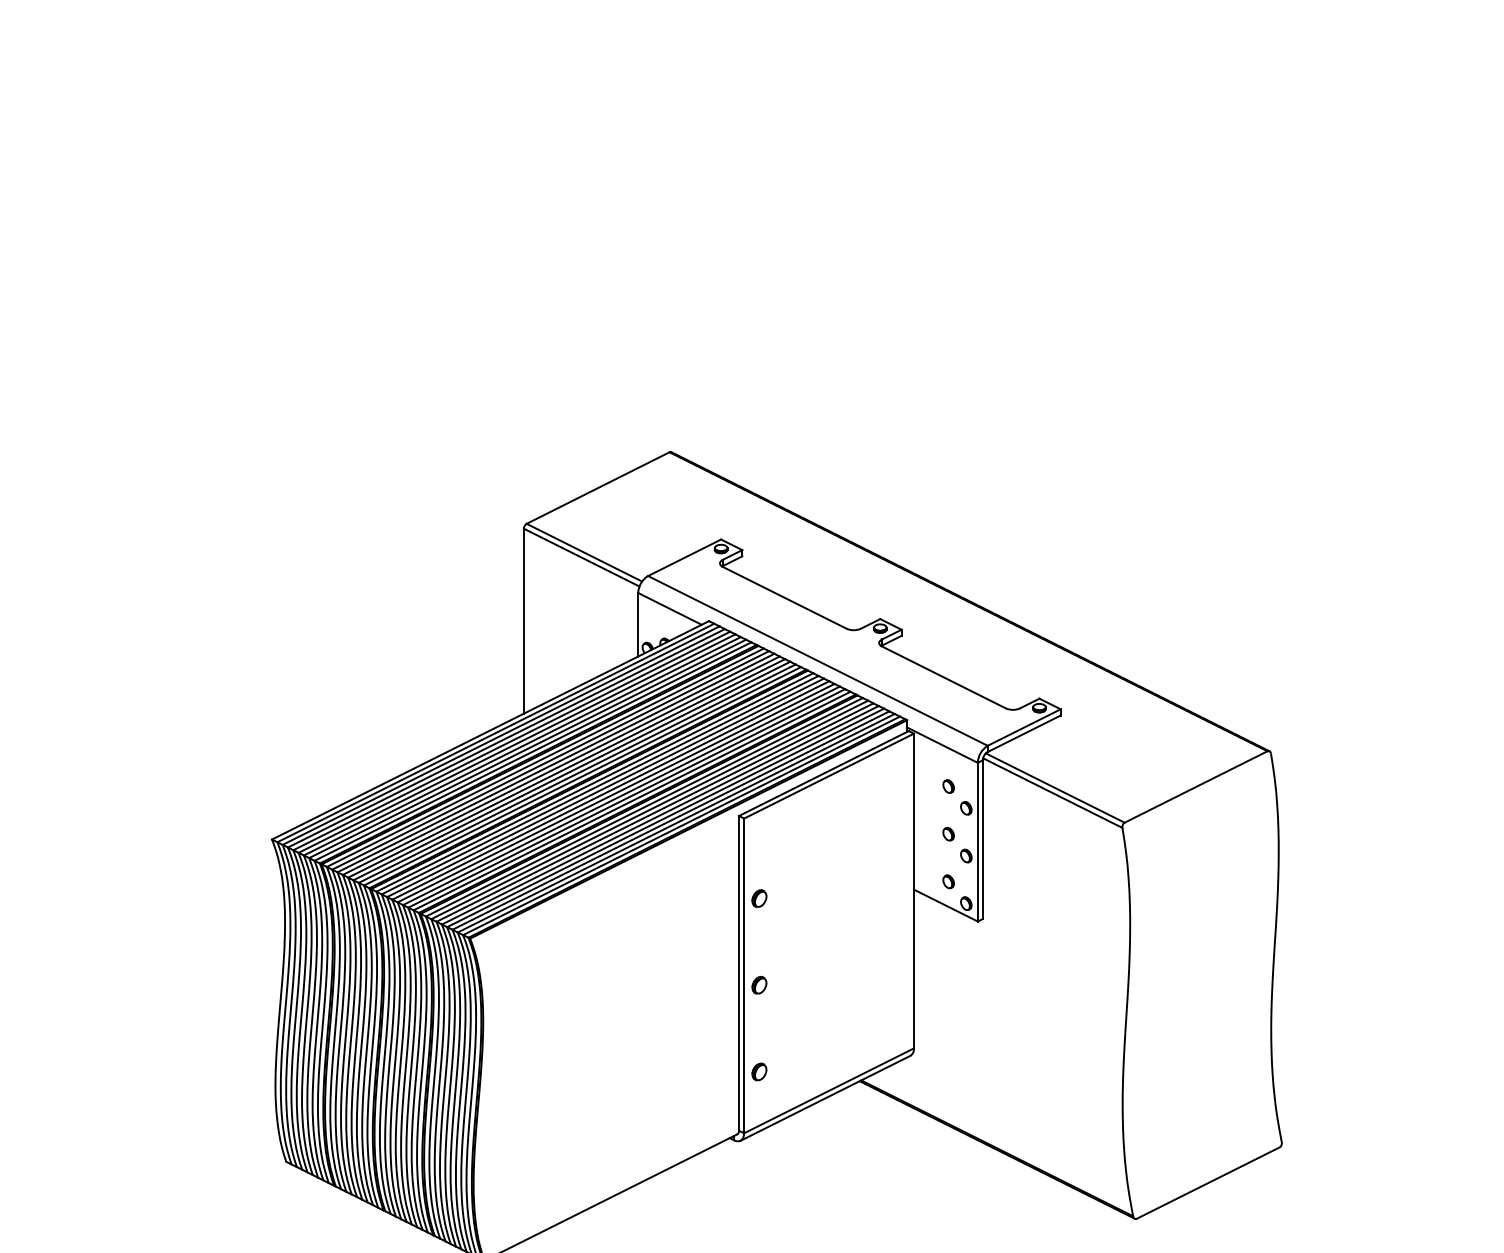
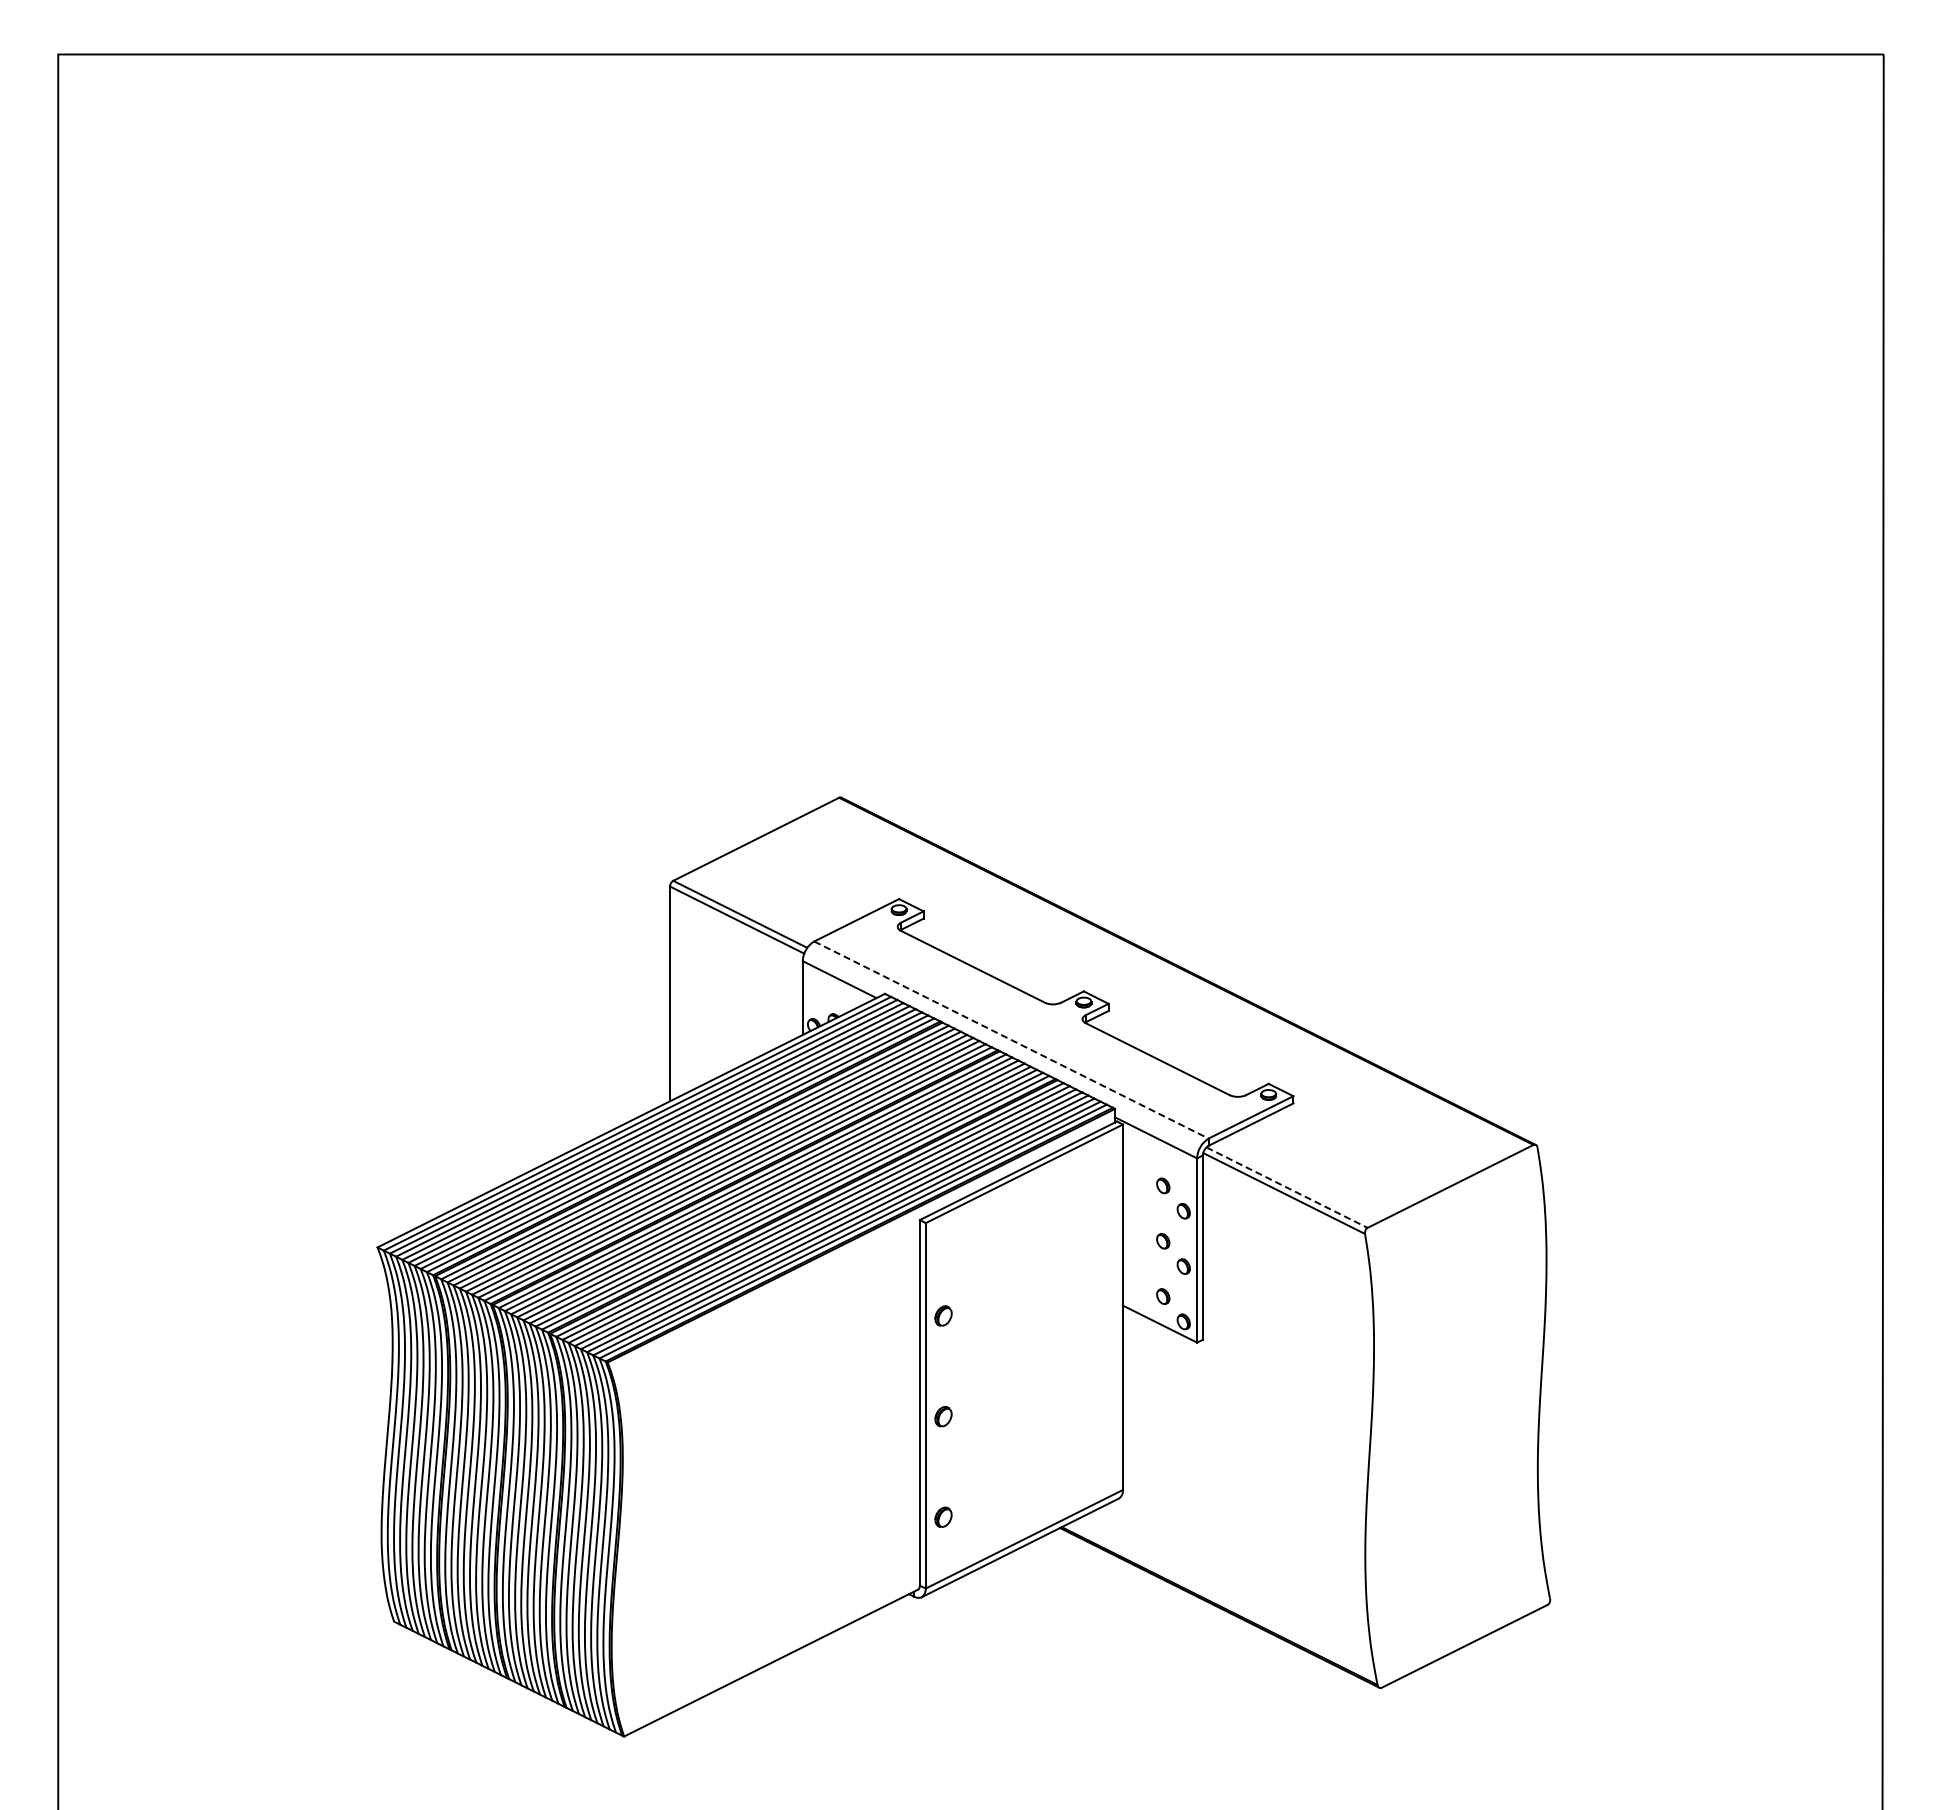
line: (817, 661) -> (1011, 1040), solid -> dashed
line: (1055, 787) -> (1287, 1187), solid -> dashed

